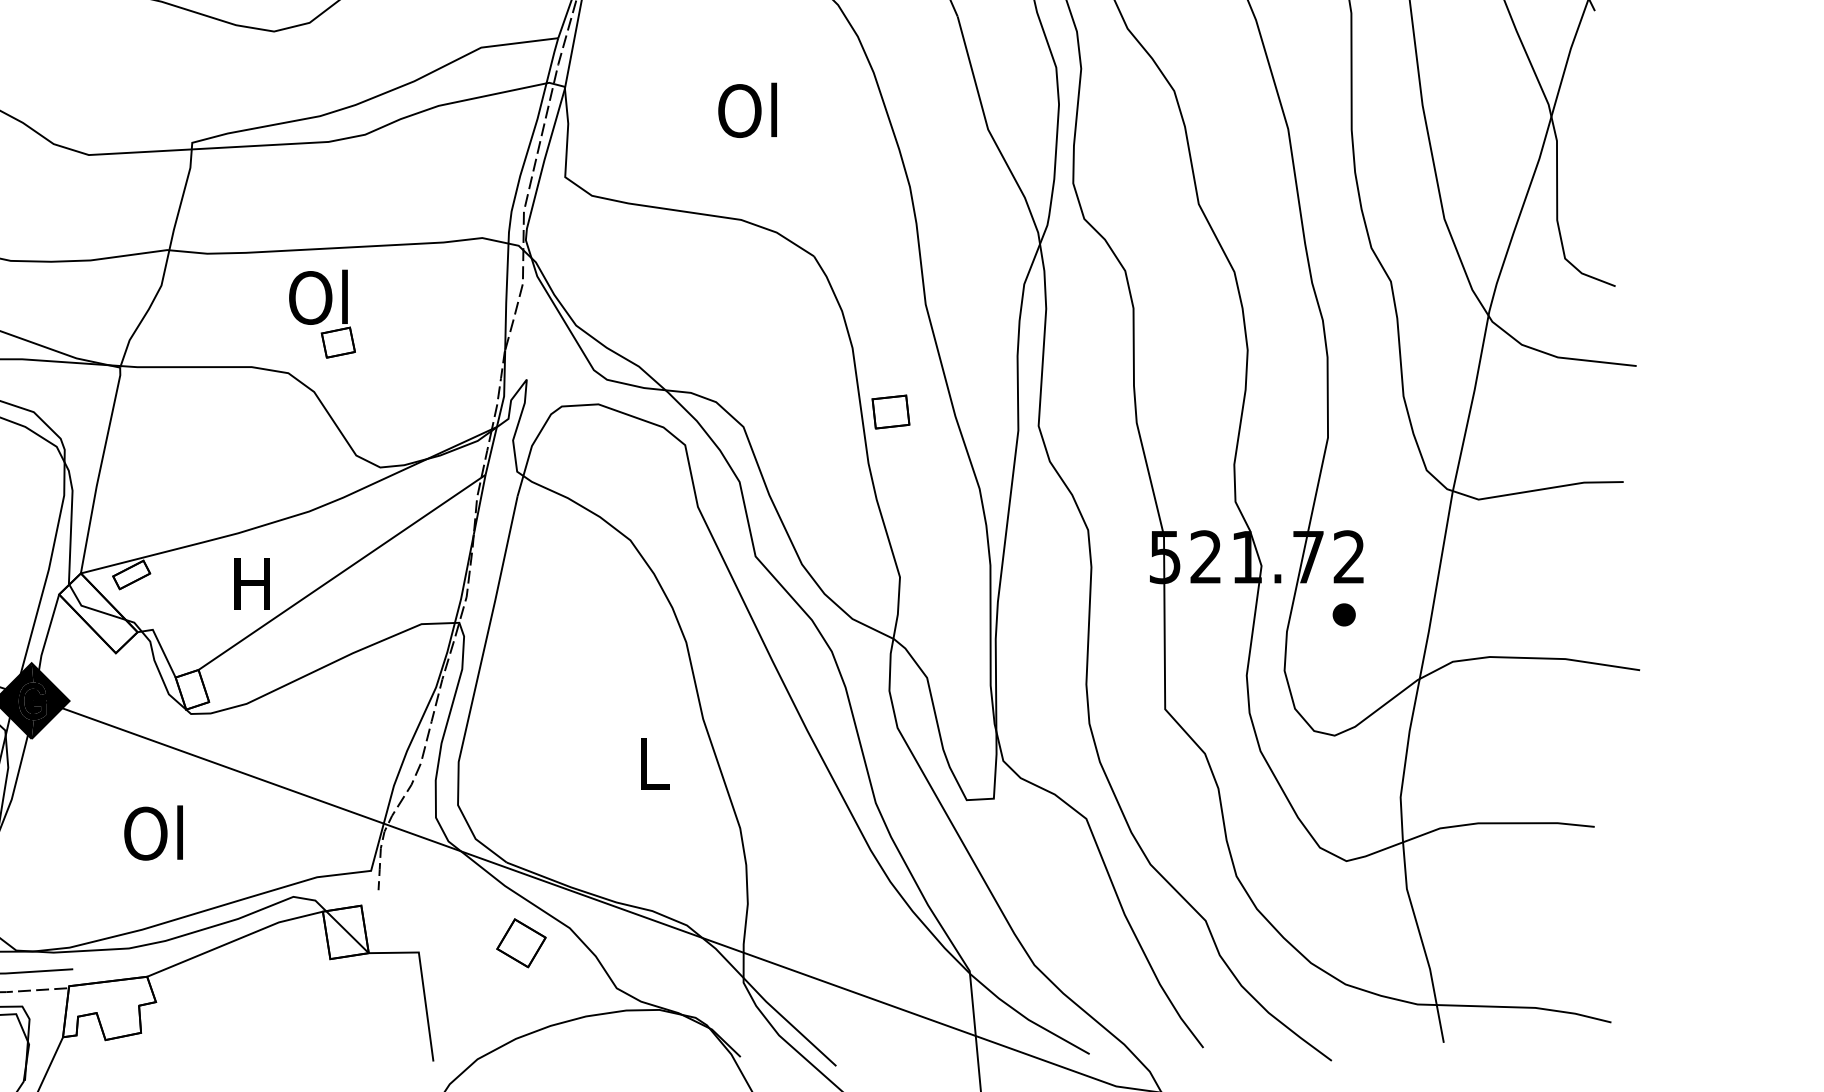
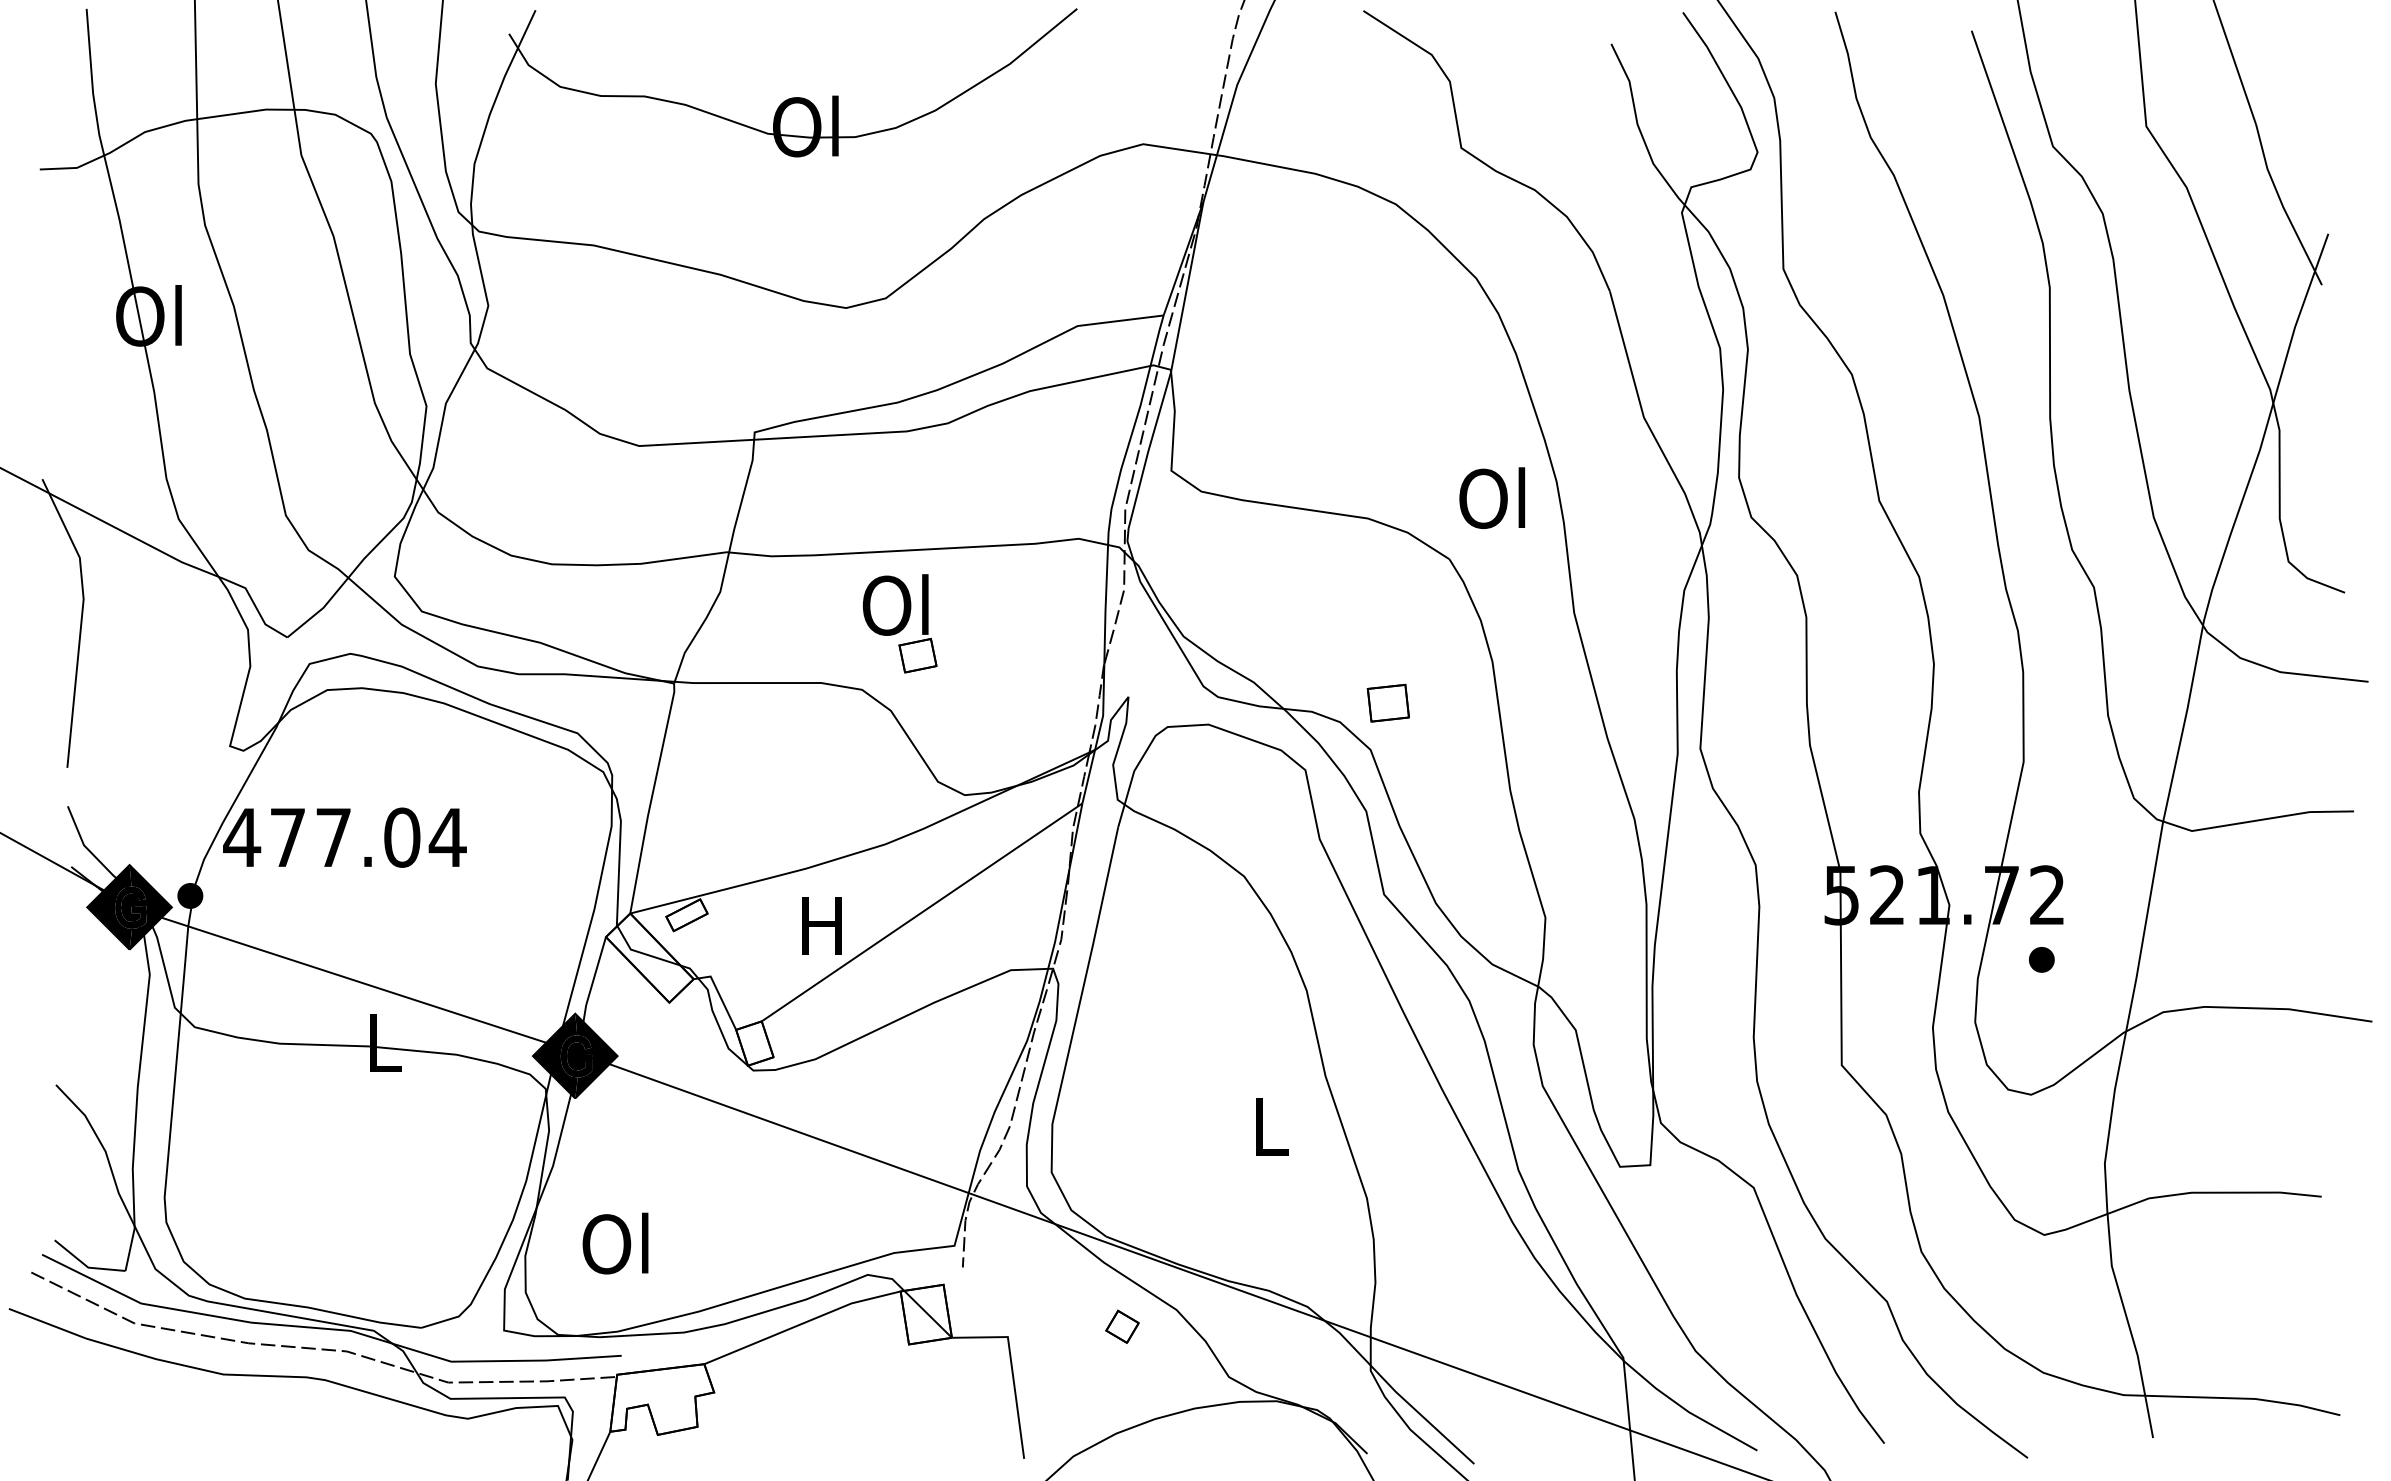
text: (747, 109) -> (1492, 497), moved
part: (890, 411) -> (1387, 702), moved
text: (153, 832) -> (615, 1243), moved
part: (521, 943) -> (1122, 1326), size x0.6

